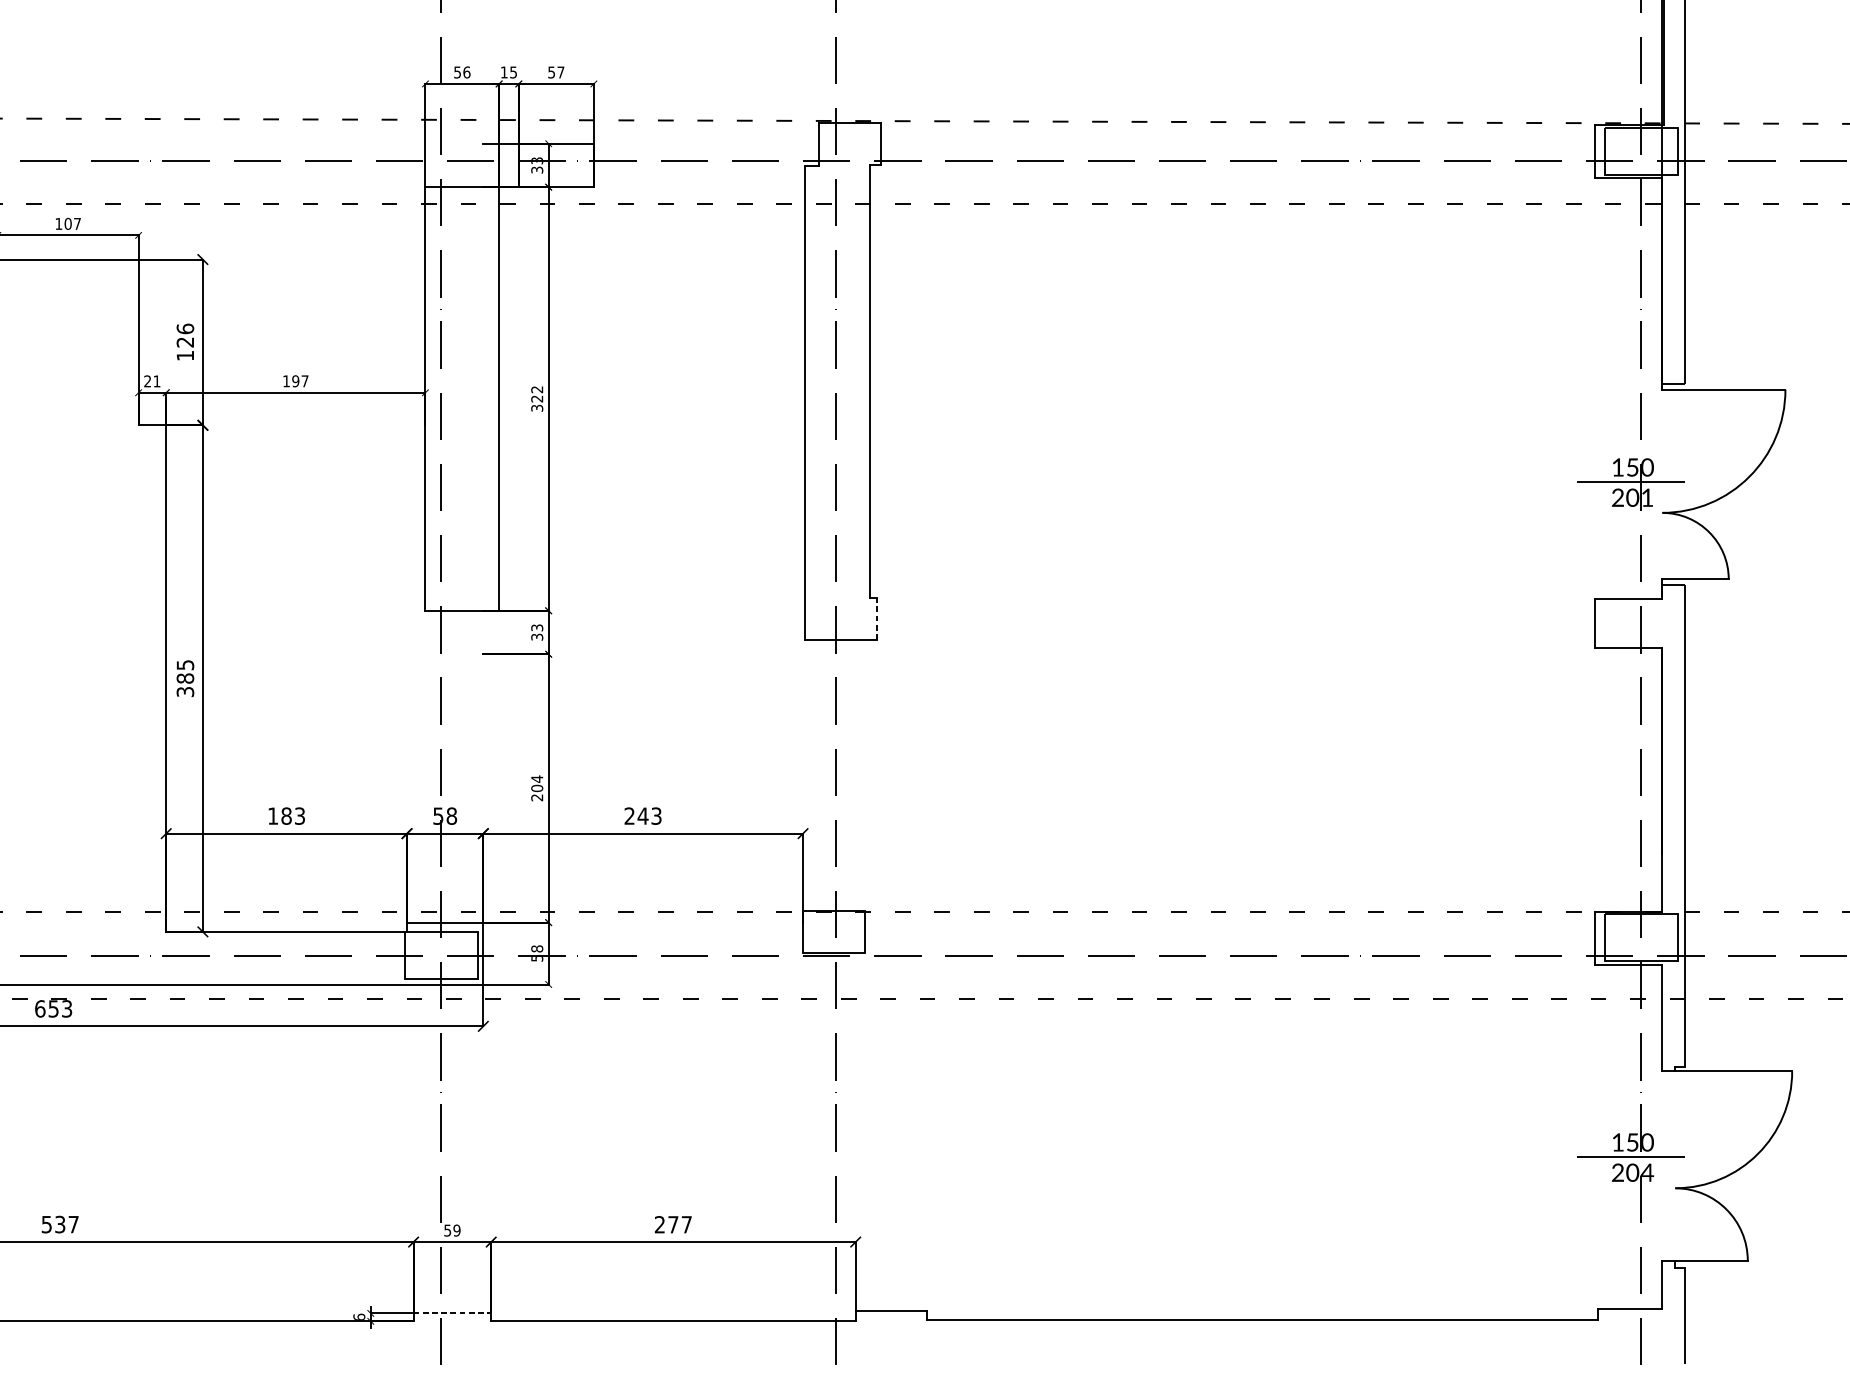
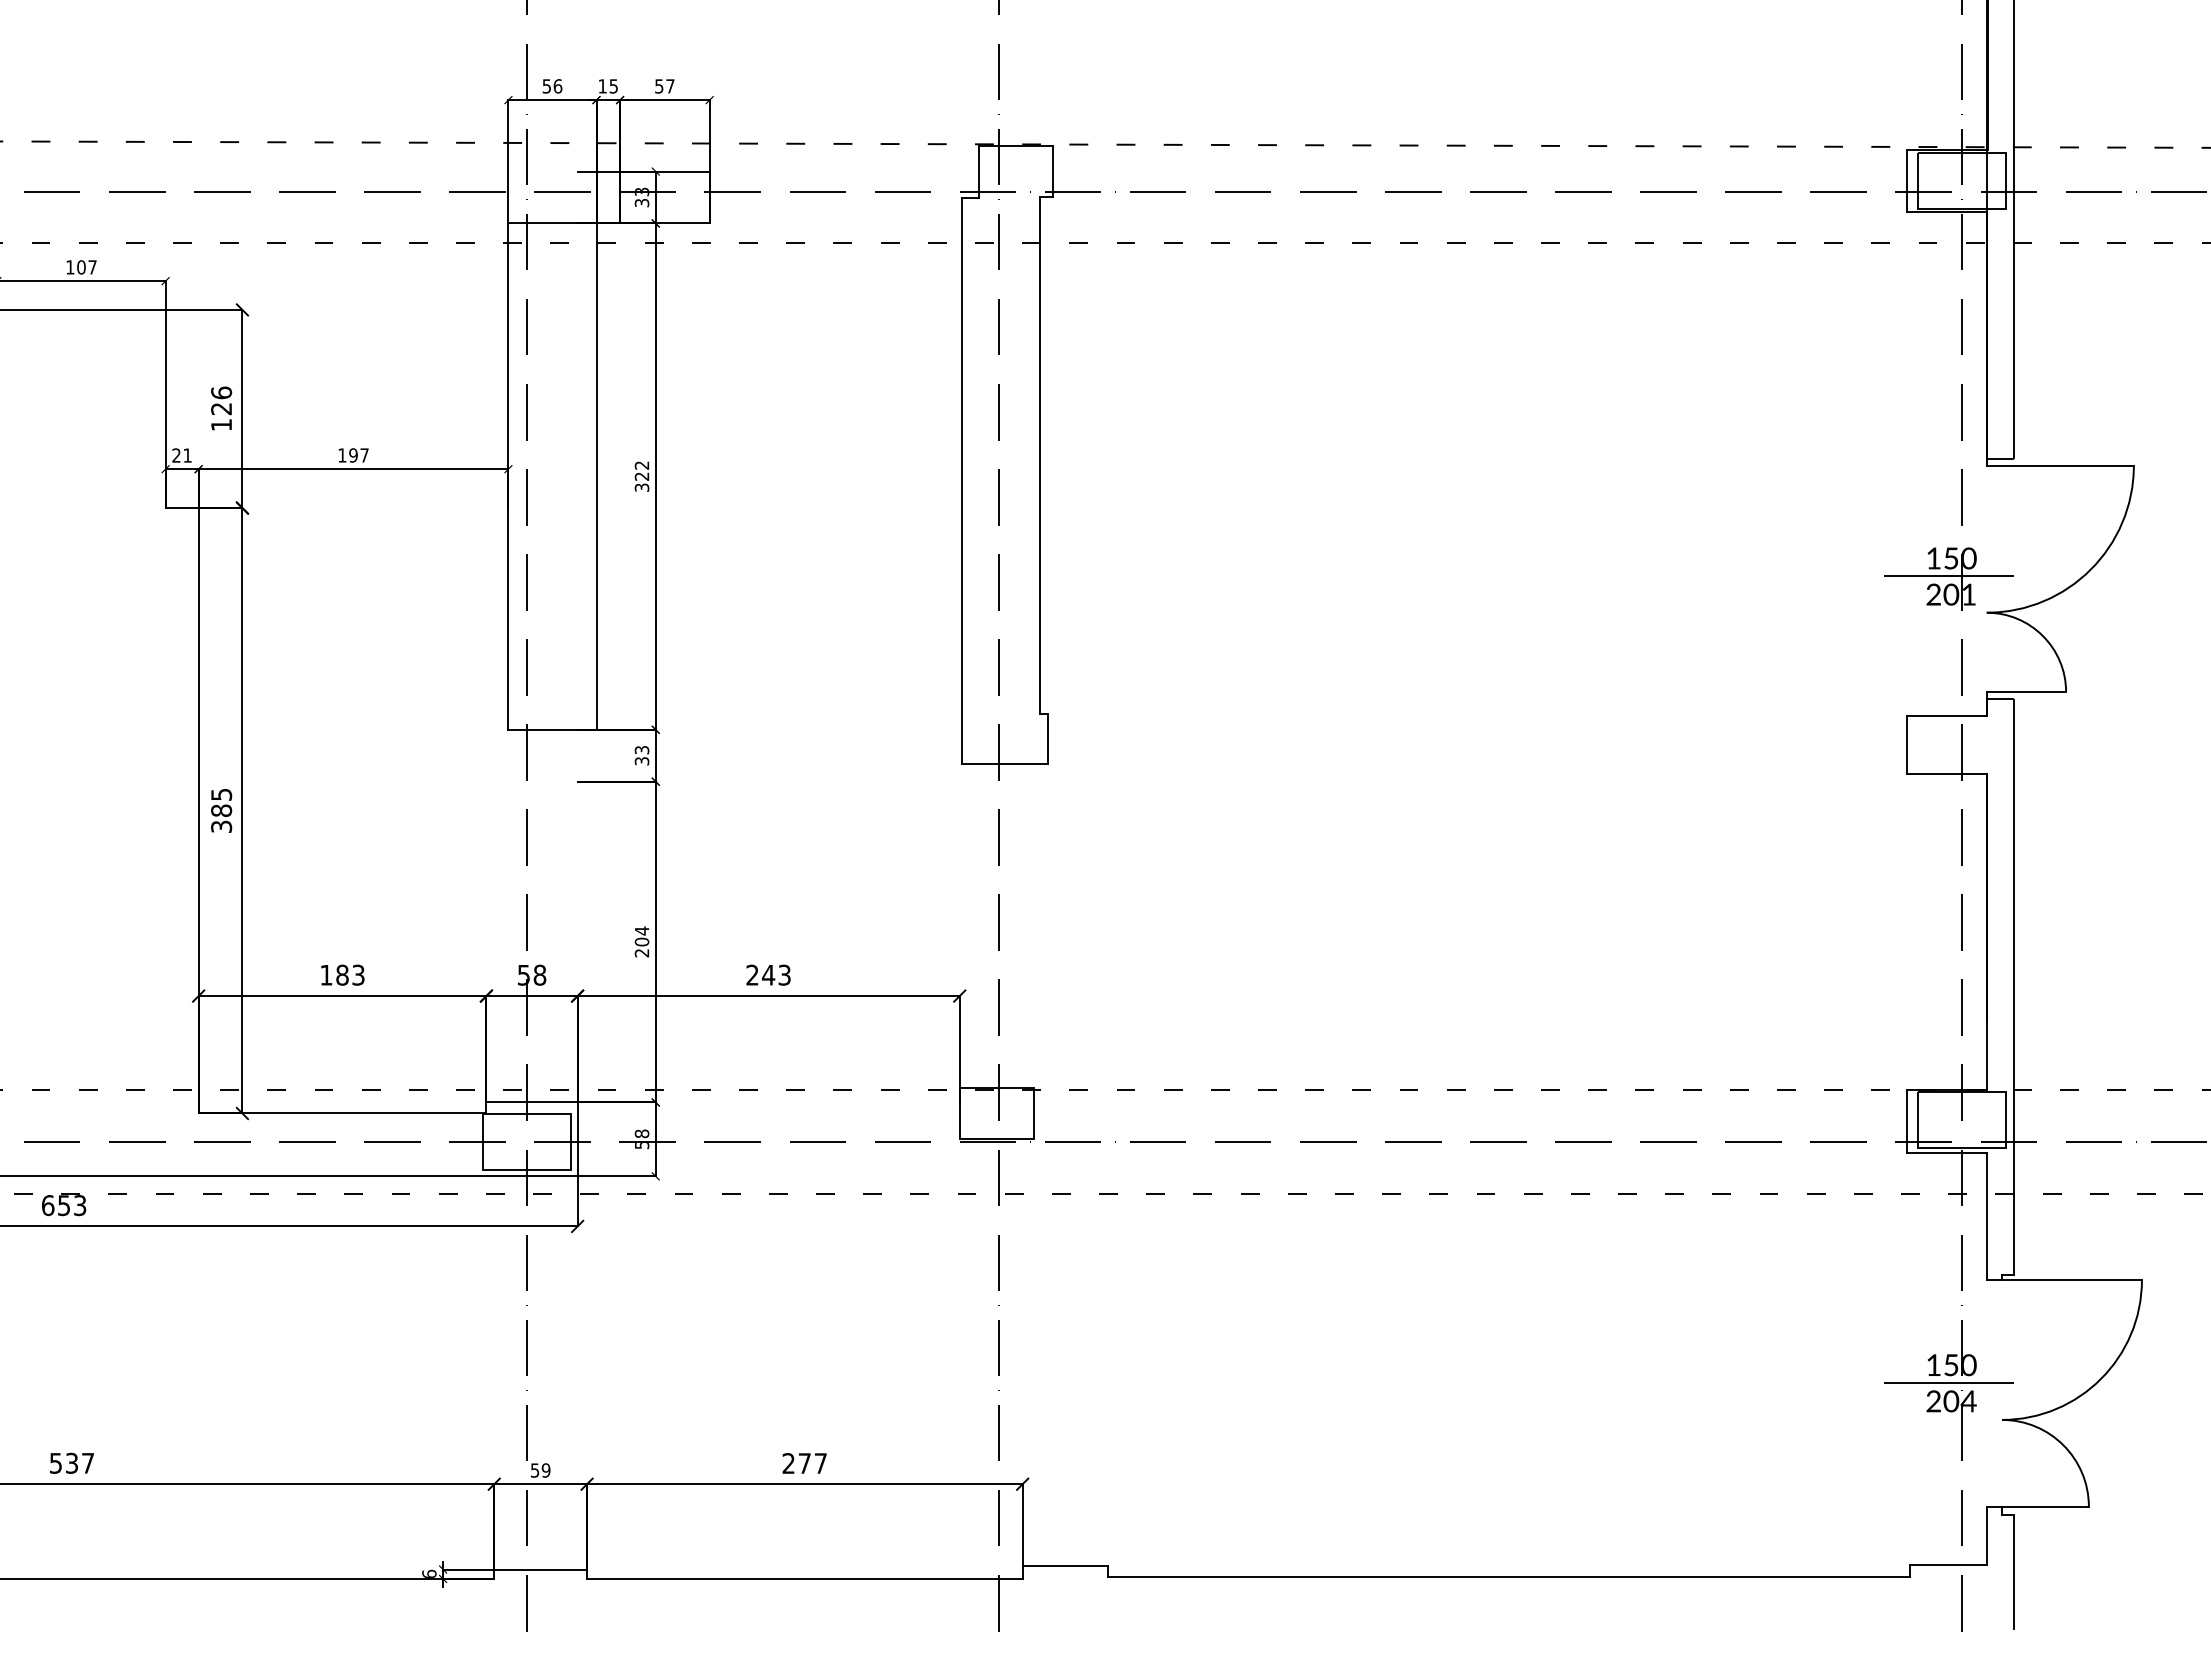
line: (876, 618) -> (1047, 738), dashed -> solid
line: (453, 1313) -> (541, 1569), dashed -> solid

